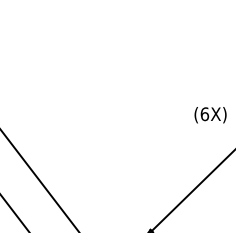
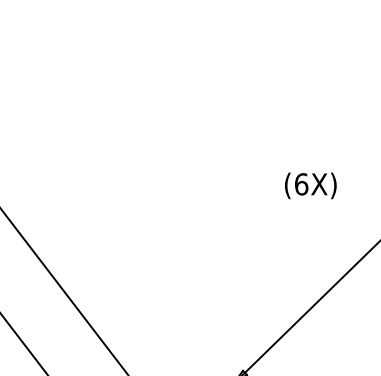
text: (210, 115) -> (310, 186), moved

